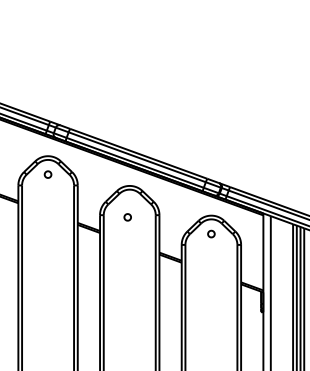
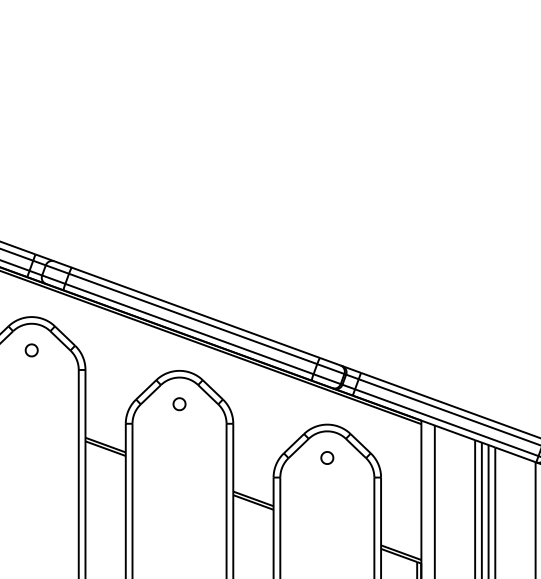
part: (127, 217) -> (179, 404), moved

